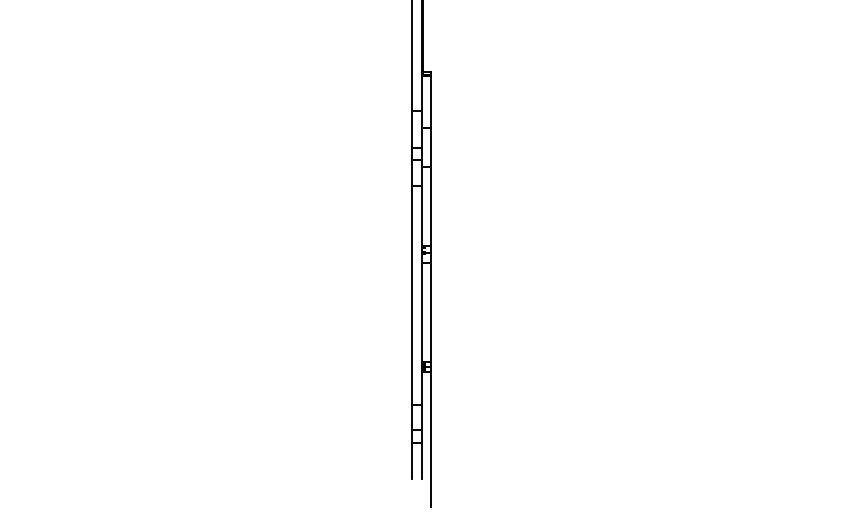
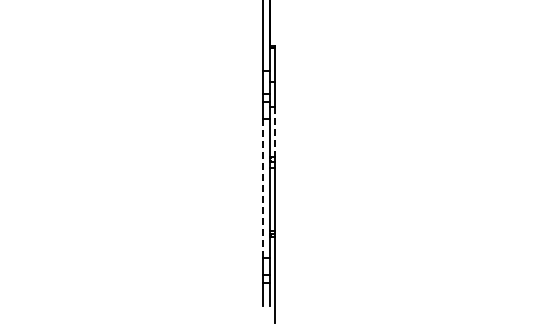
line: (431, 207) -> (275, 132), solid -> dashed
line: (411, 295) -> (262, 188), solid -> dashed

